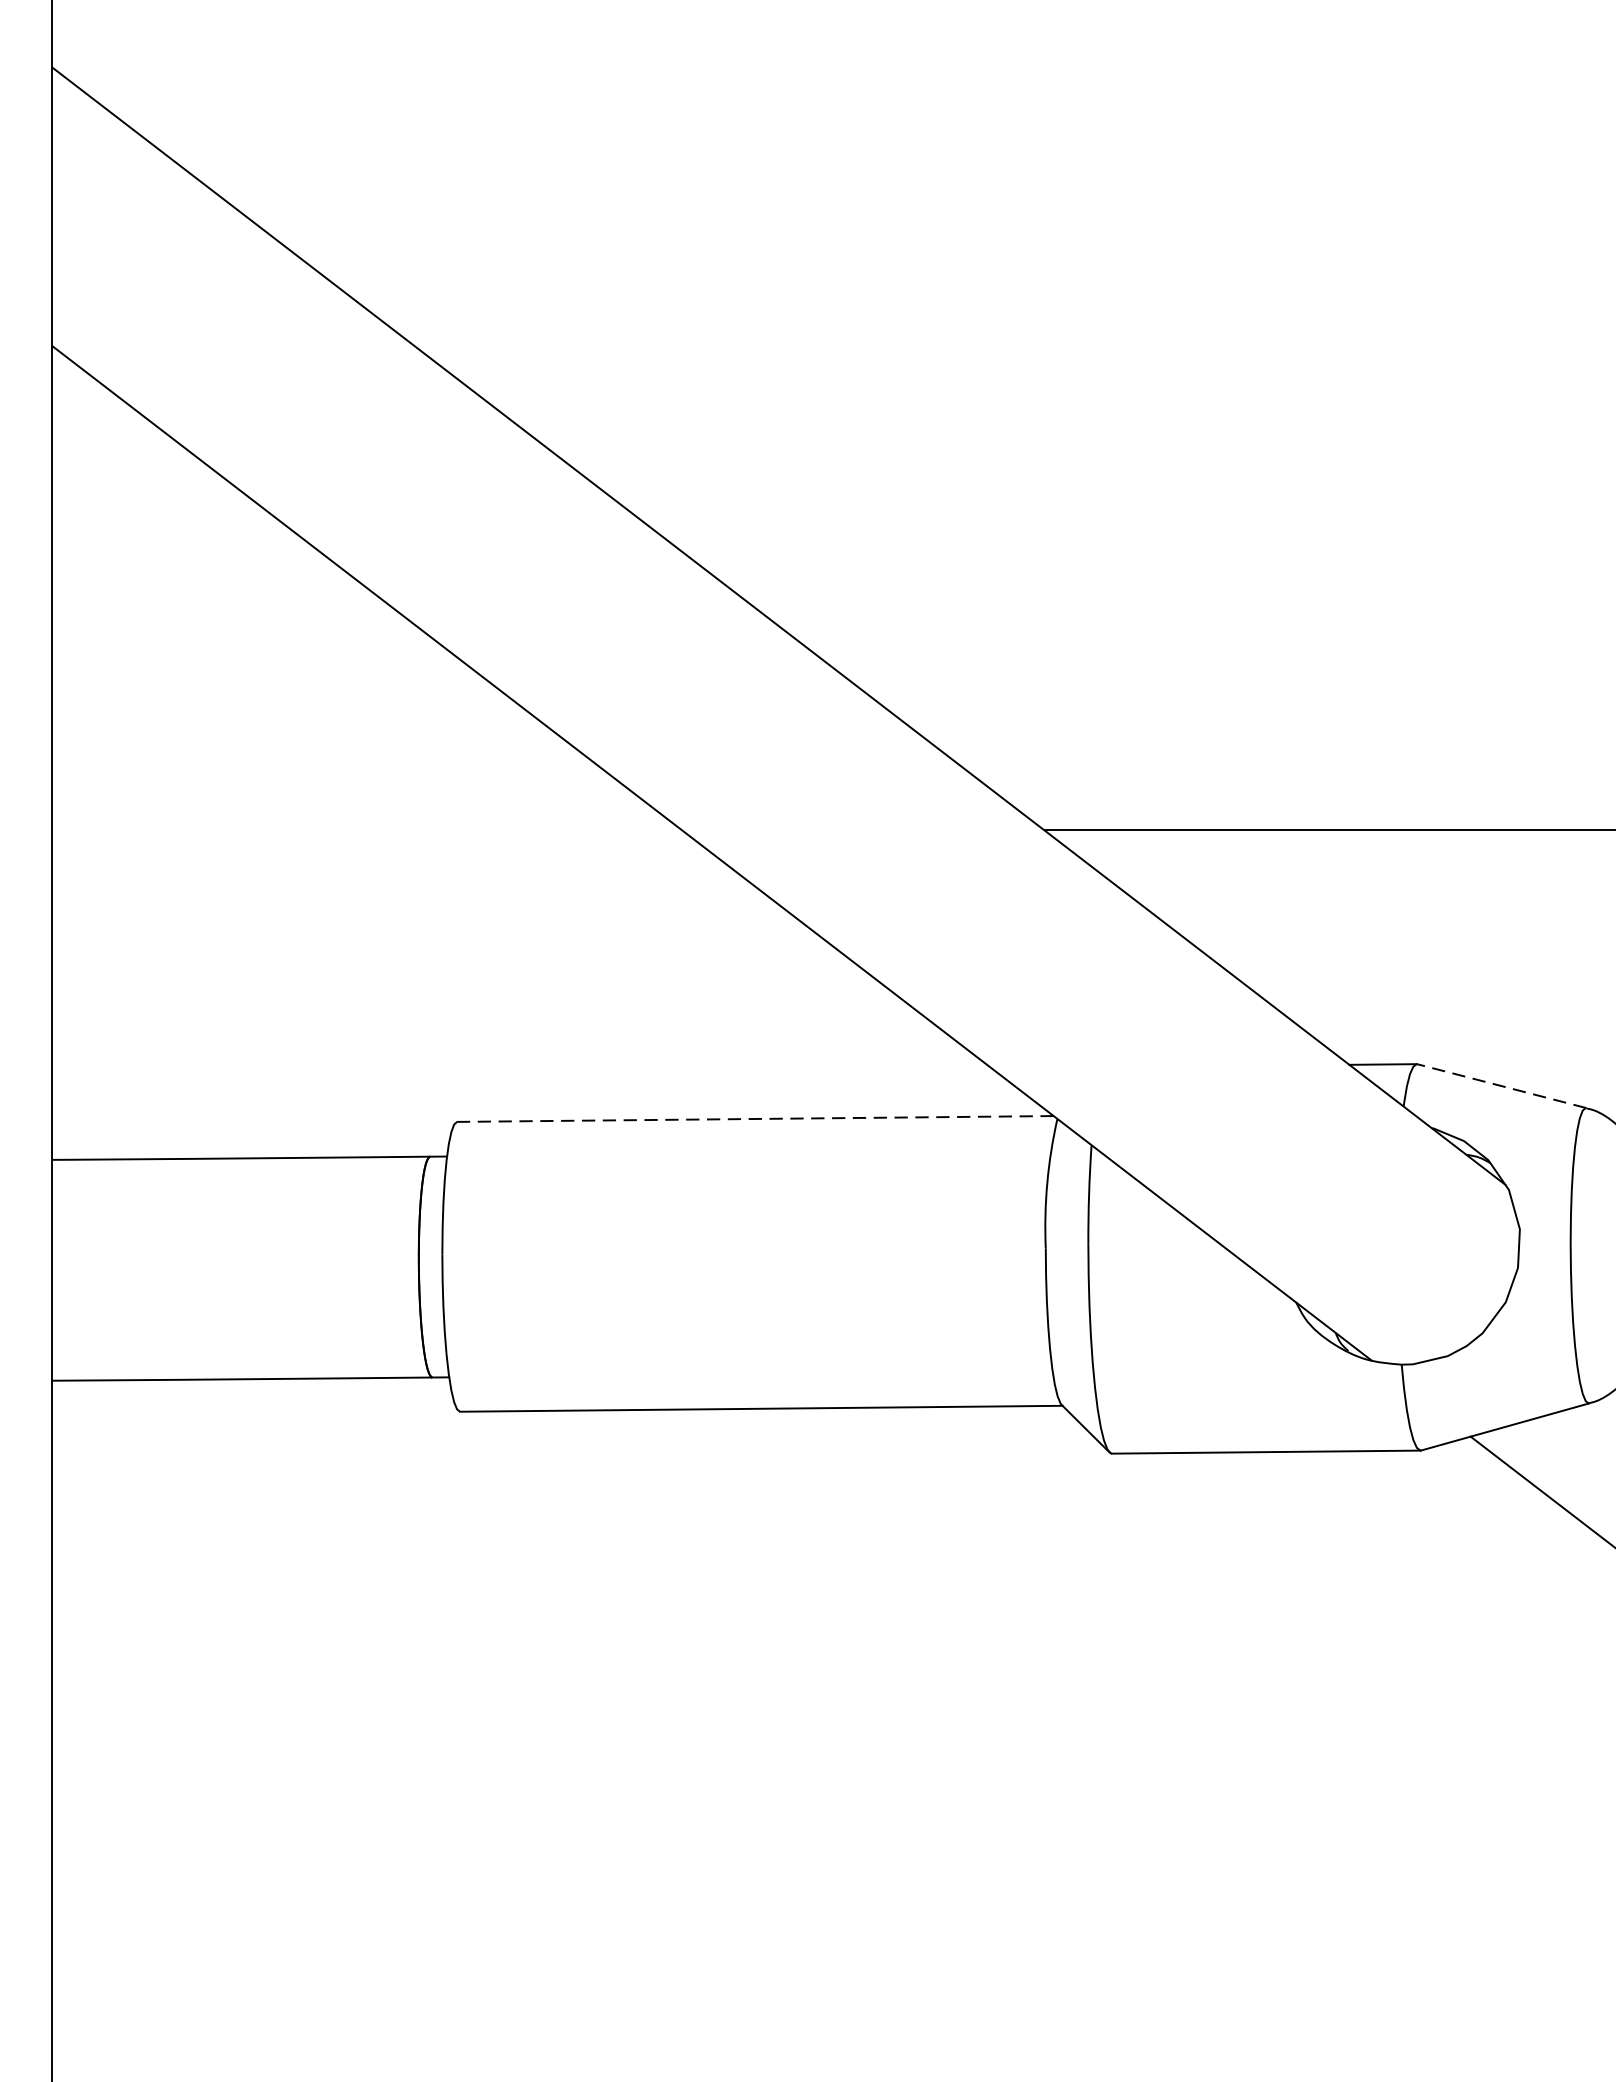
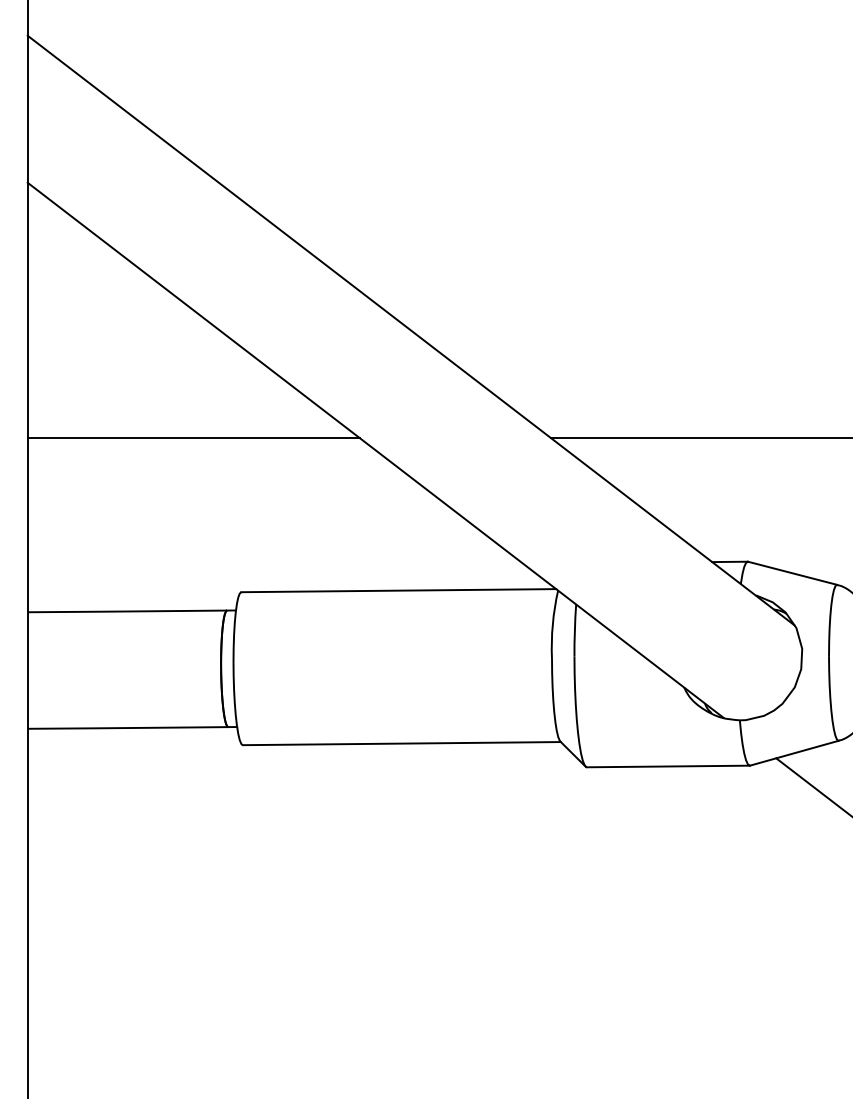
line: (366, 830) -> (193, 438), added
line: (1501, 1086) -> (792, 573), dashed -> solid
line: (754, 1118) -> (398, 590), dashed -> solid

